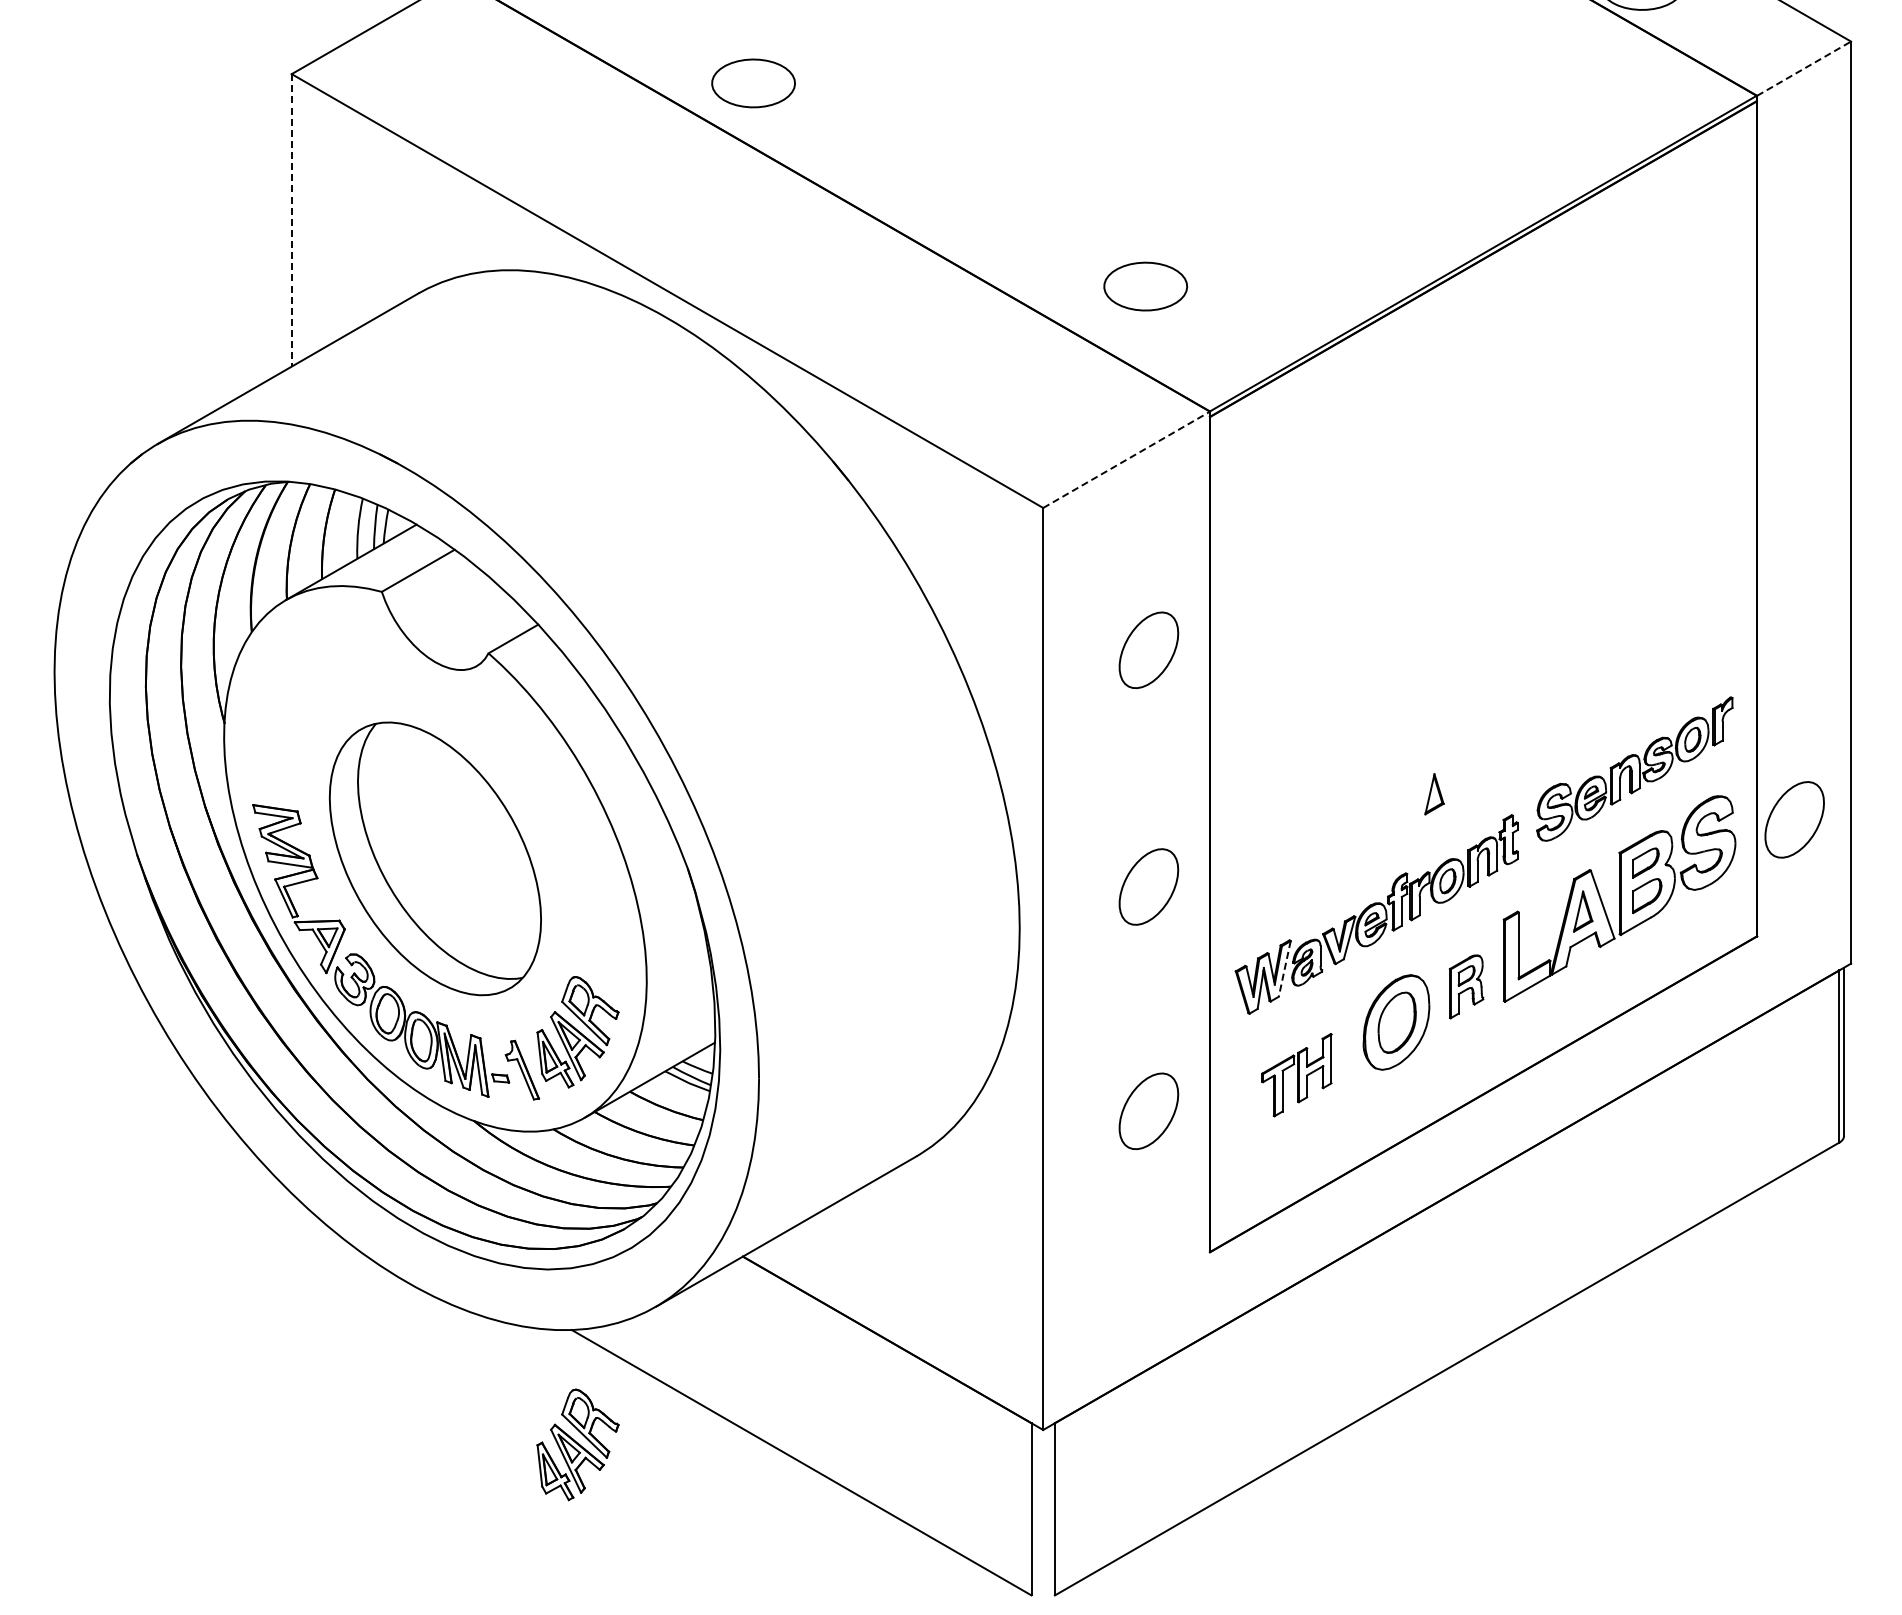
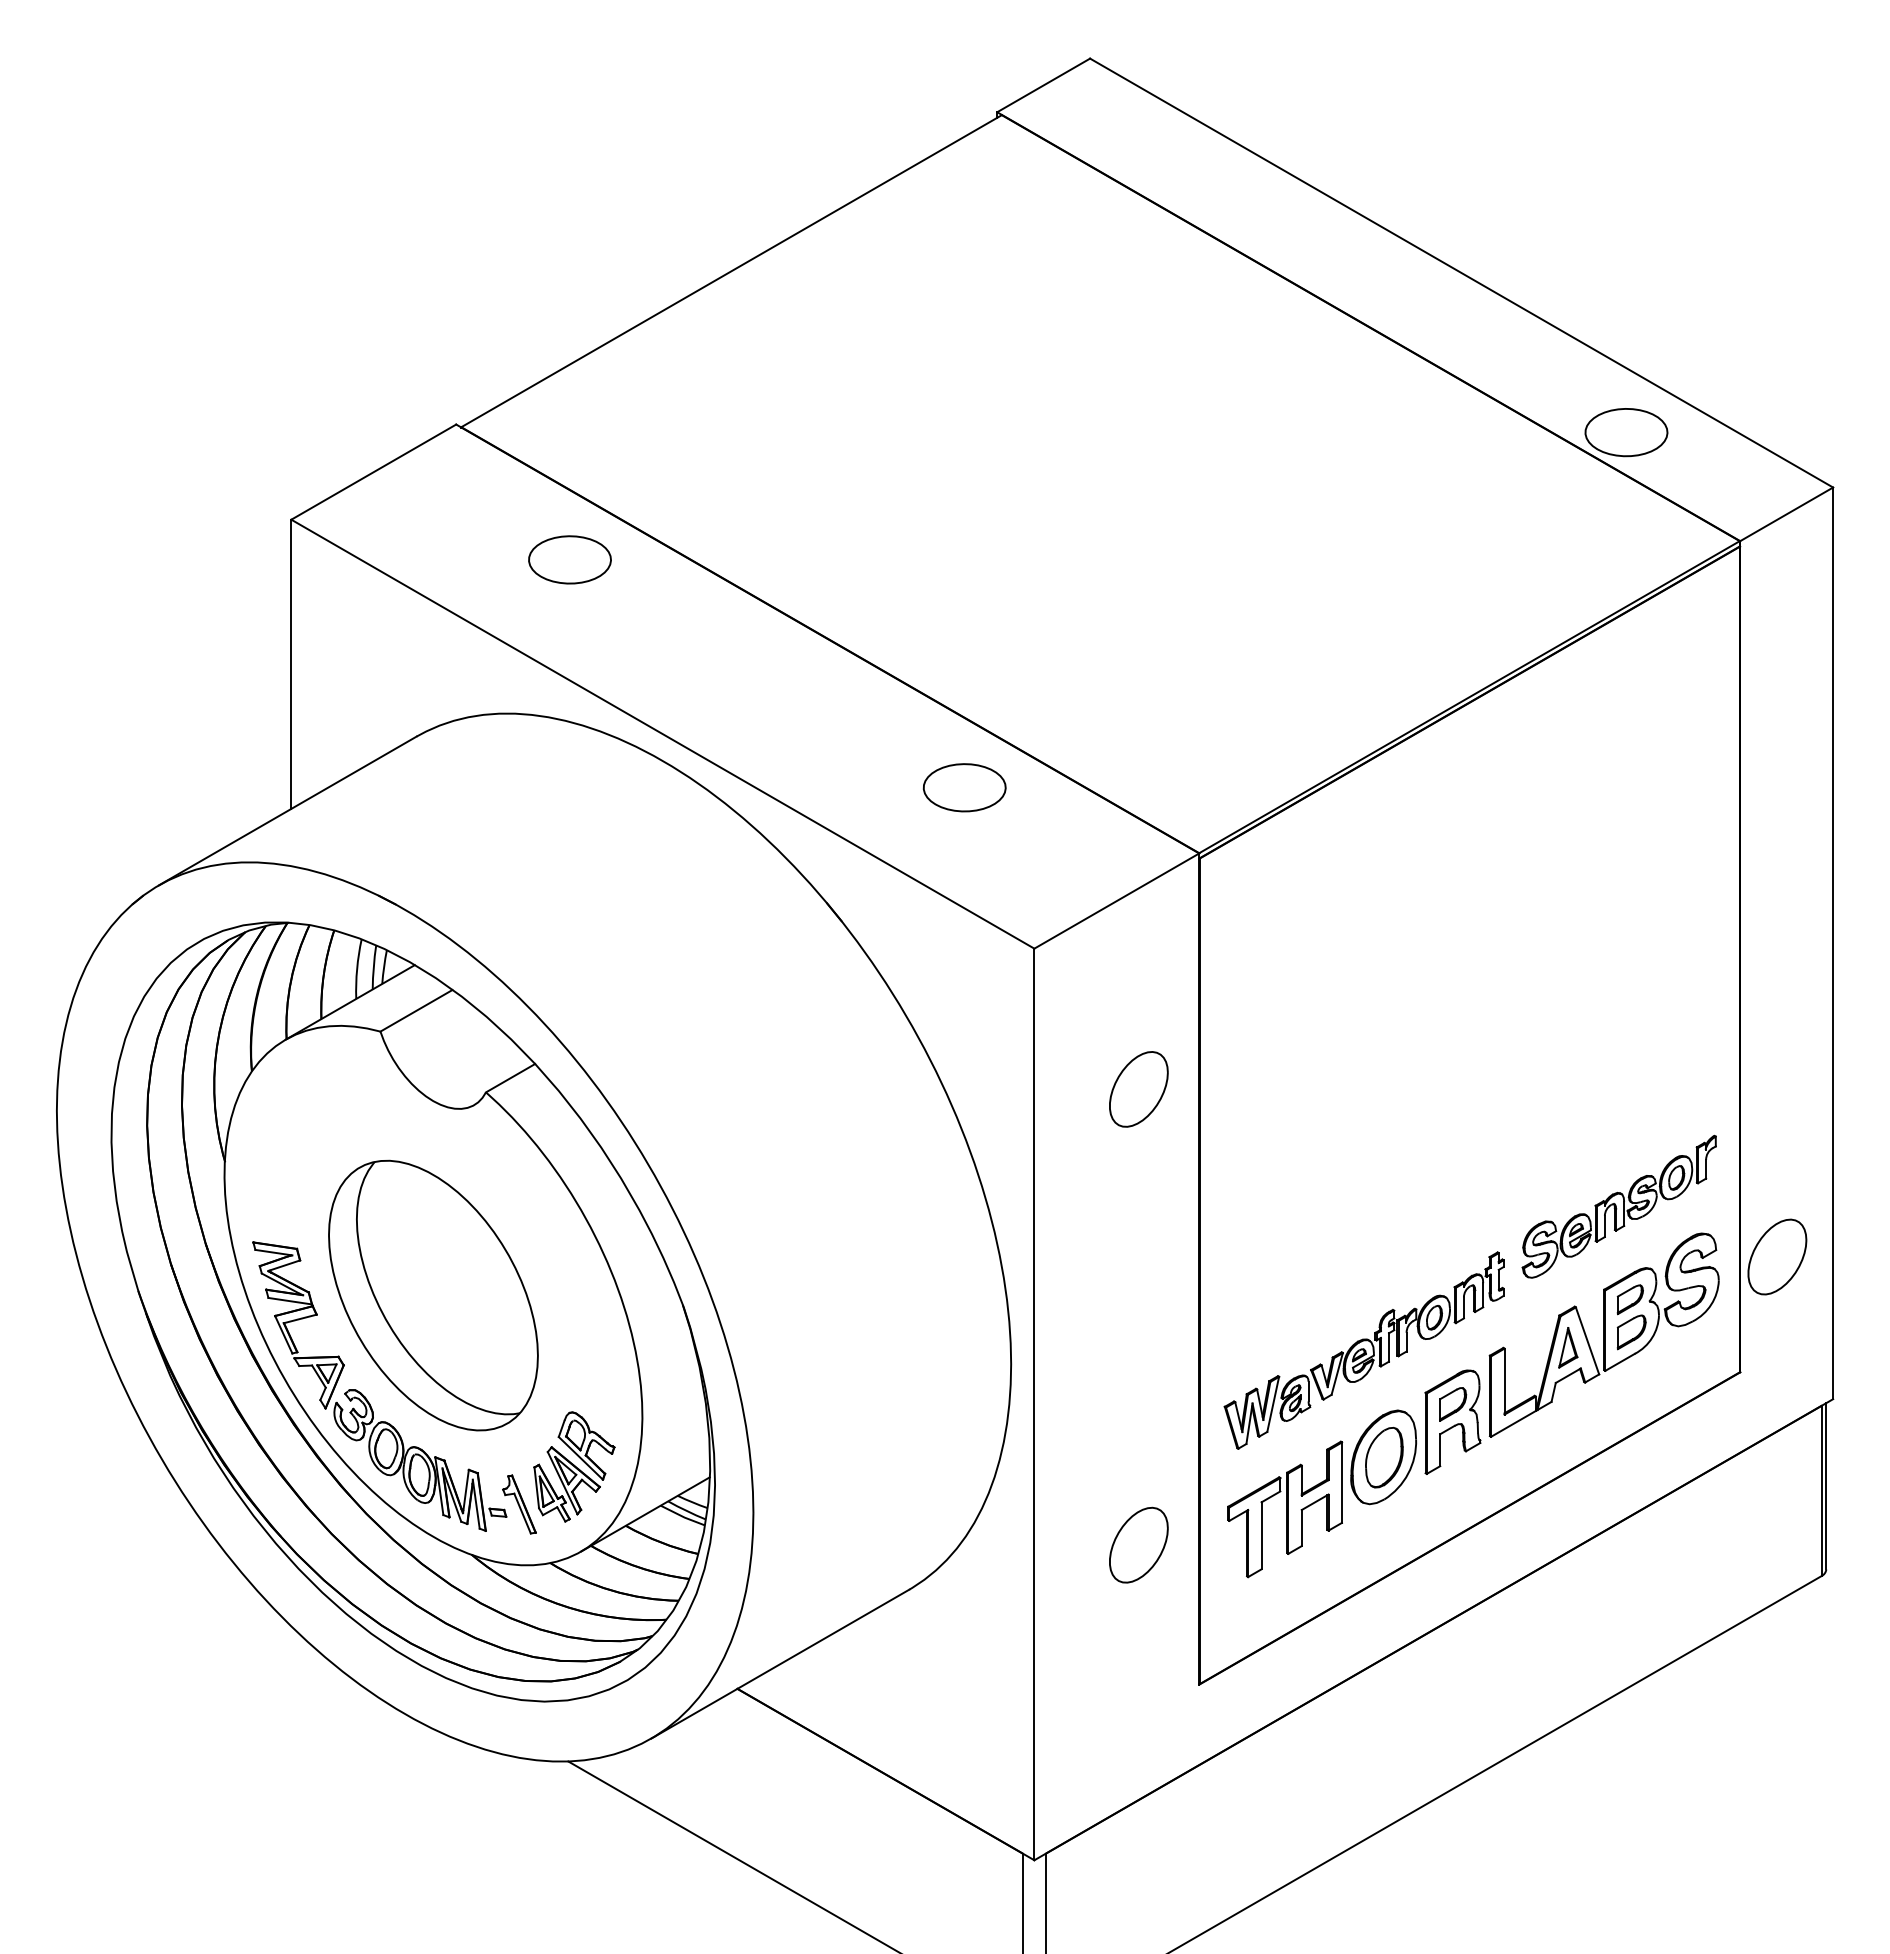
line: (1803, 68) -> (1786, 514), dashed -> solid
part: (753, 83) -> (569, 559), moved
line: (291, 220) -> (291, 664), dashed -> solid
part: (1145, 286) -> (964, 787), moved
line: (1127, 459) -> (1117, 900), dashed -> solid
part: (1434, 794) -> (1421, 1231), removed
part: (1148, 887) -> (1138, 1323), removed
line: (1285, 969) -> (1273, 1404), dashed -> solid
part: (1466, 986) -> (1452, 1421), size x1.67
part: (1297, 1075) -> (1285, 1509), size x1.67
part: (578, 1444) -> (574, 1874), removed

